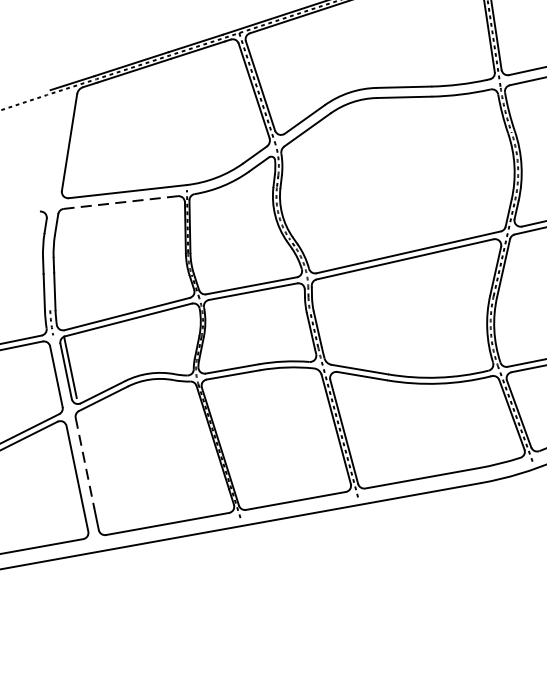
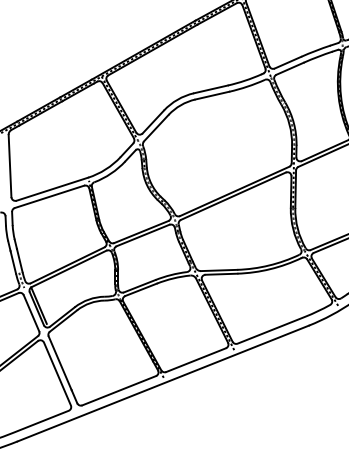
line: (120, 203) -> (49, 197), dashed -> solid
line: (85, 463) -> (60, 363), dashed -> solid

